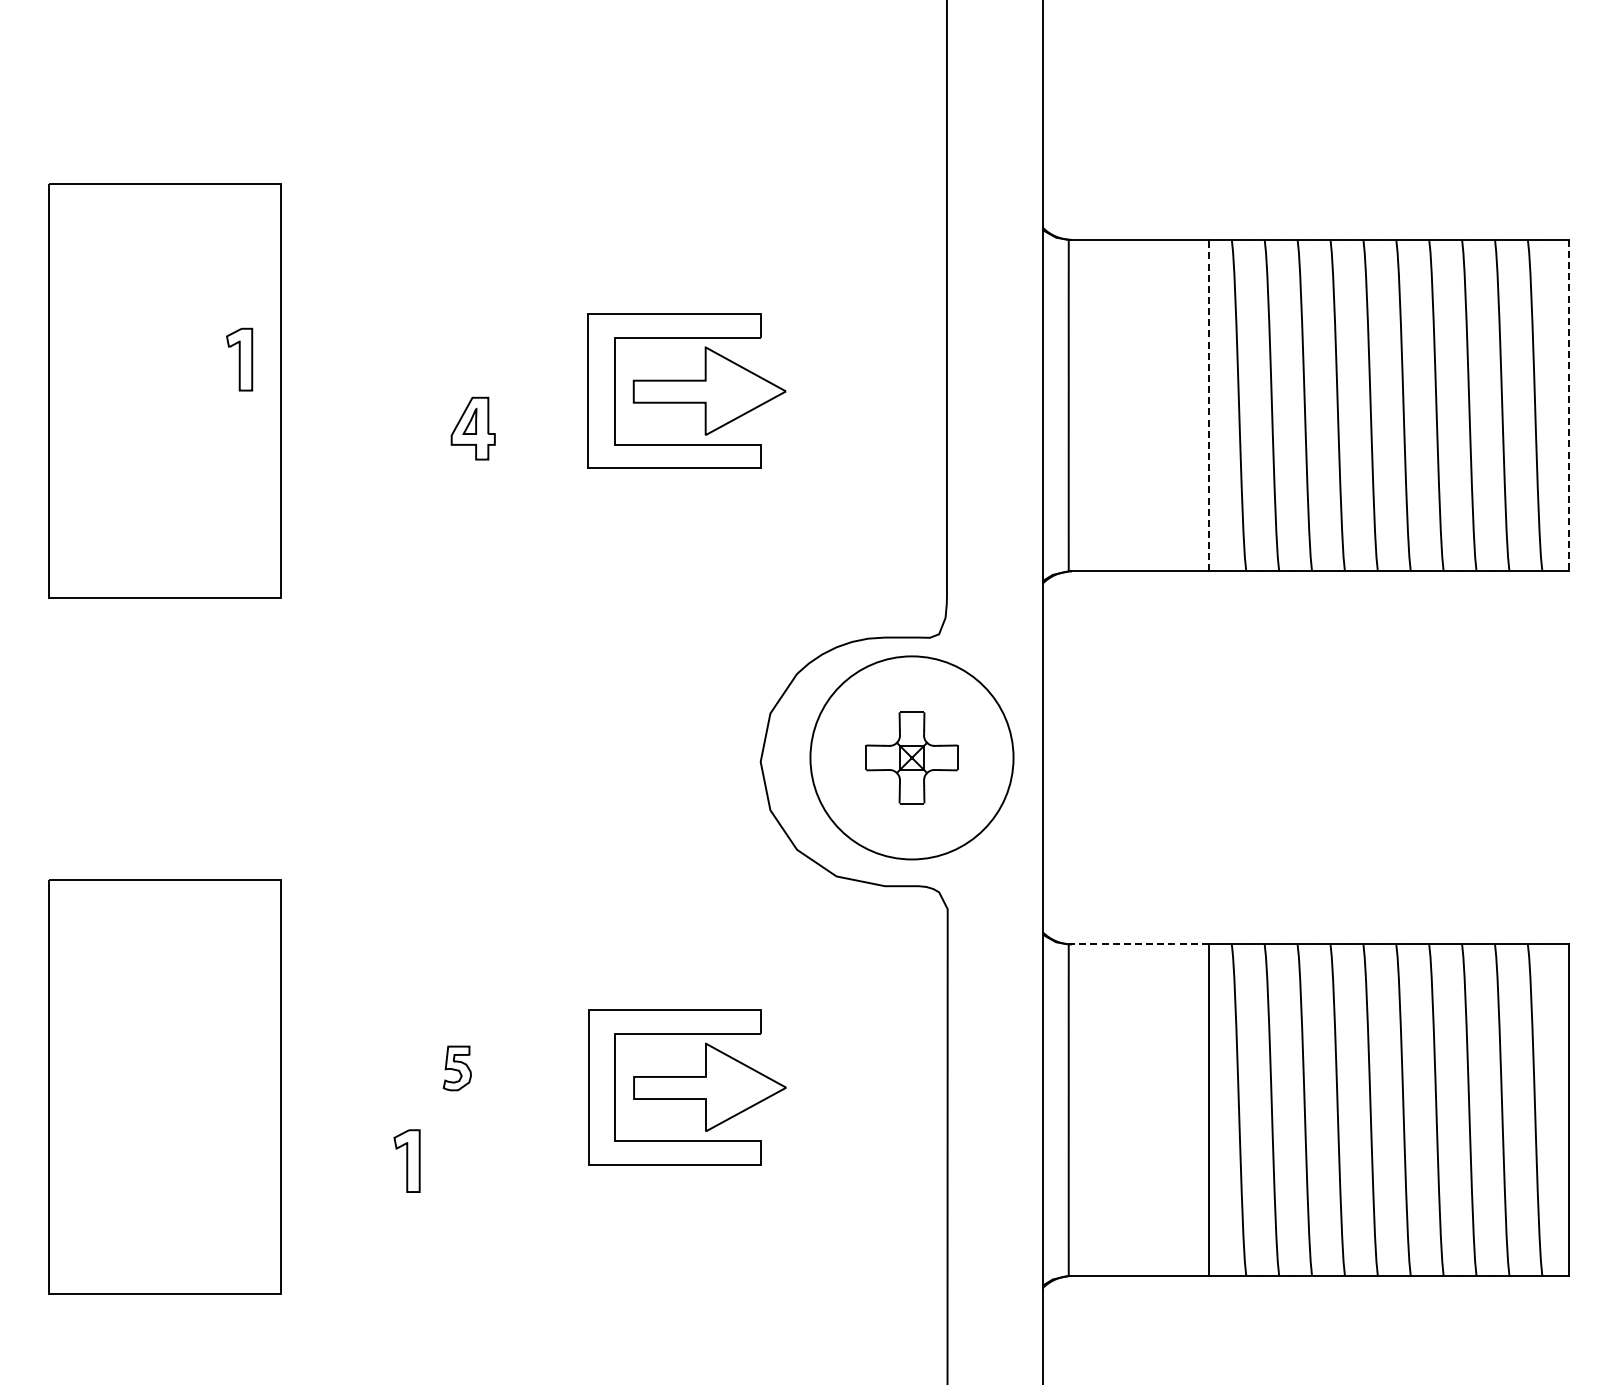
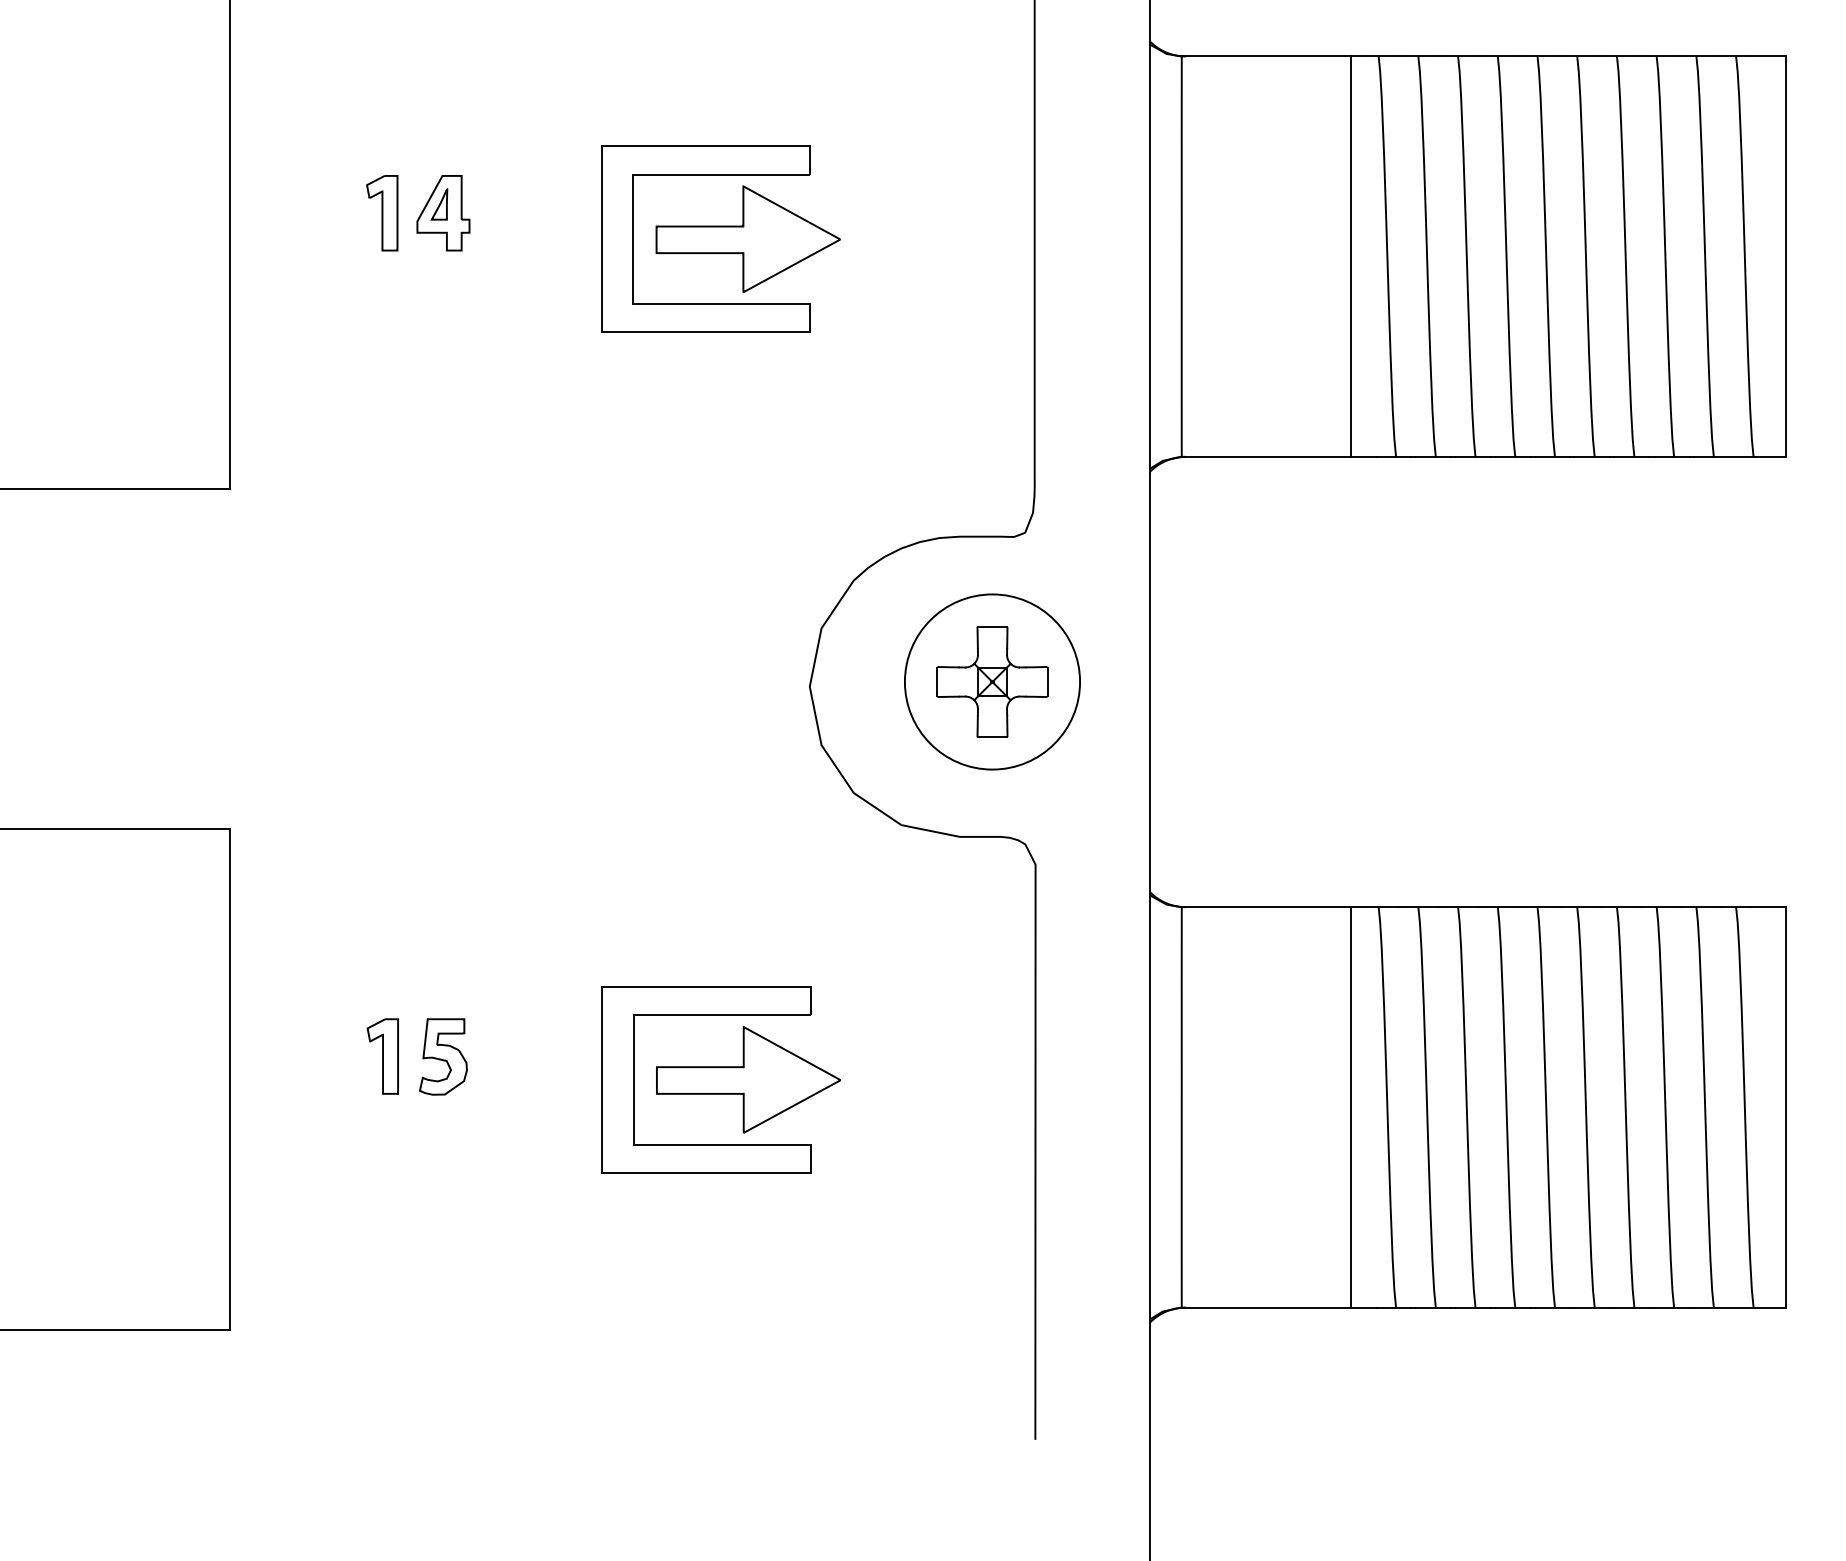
part: (239, 359) -> (382, 213), moved
line: (1208, 405) -> (1350, 256), dashed -> solid
line: (1569, 405) -> (1786, 256), dashed -> solid
part: (472, 428) -> (442, 213), moved
circle: (911, 757) -> (991, 681), size x0.71
line: (1139, 944) -> (1267, 907), dashed -> solid
part: (457, 1068) -> (443, 1056), size x1.43
part: (406, 1160) -> (382, 1055), moved

